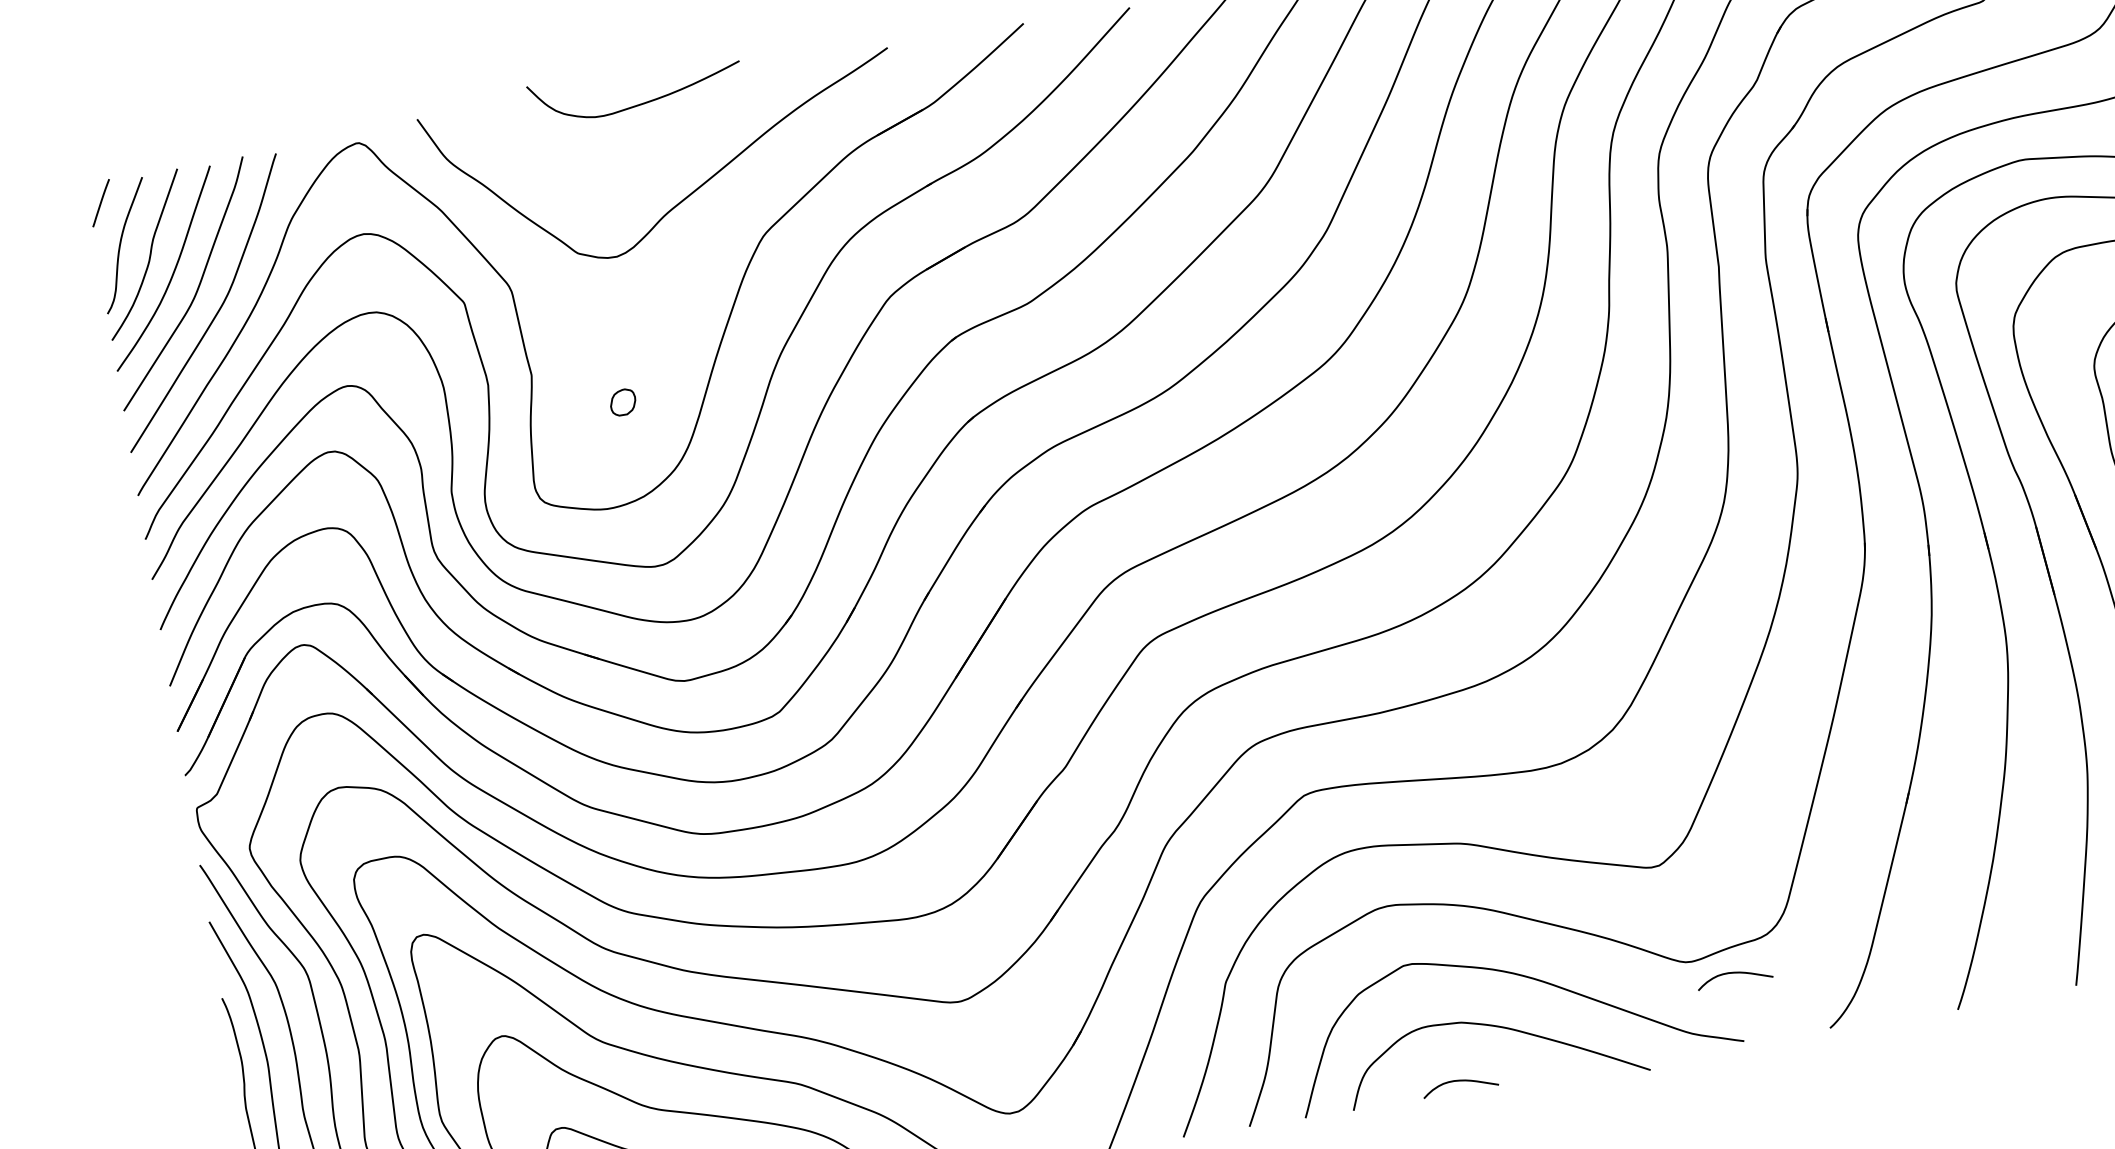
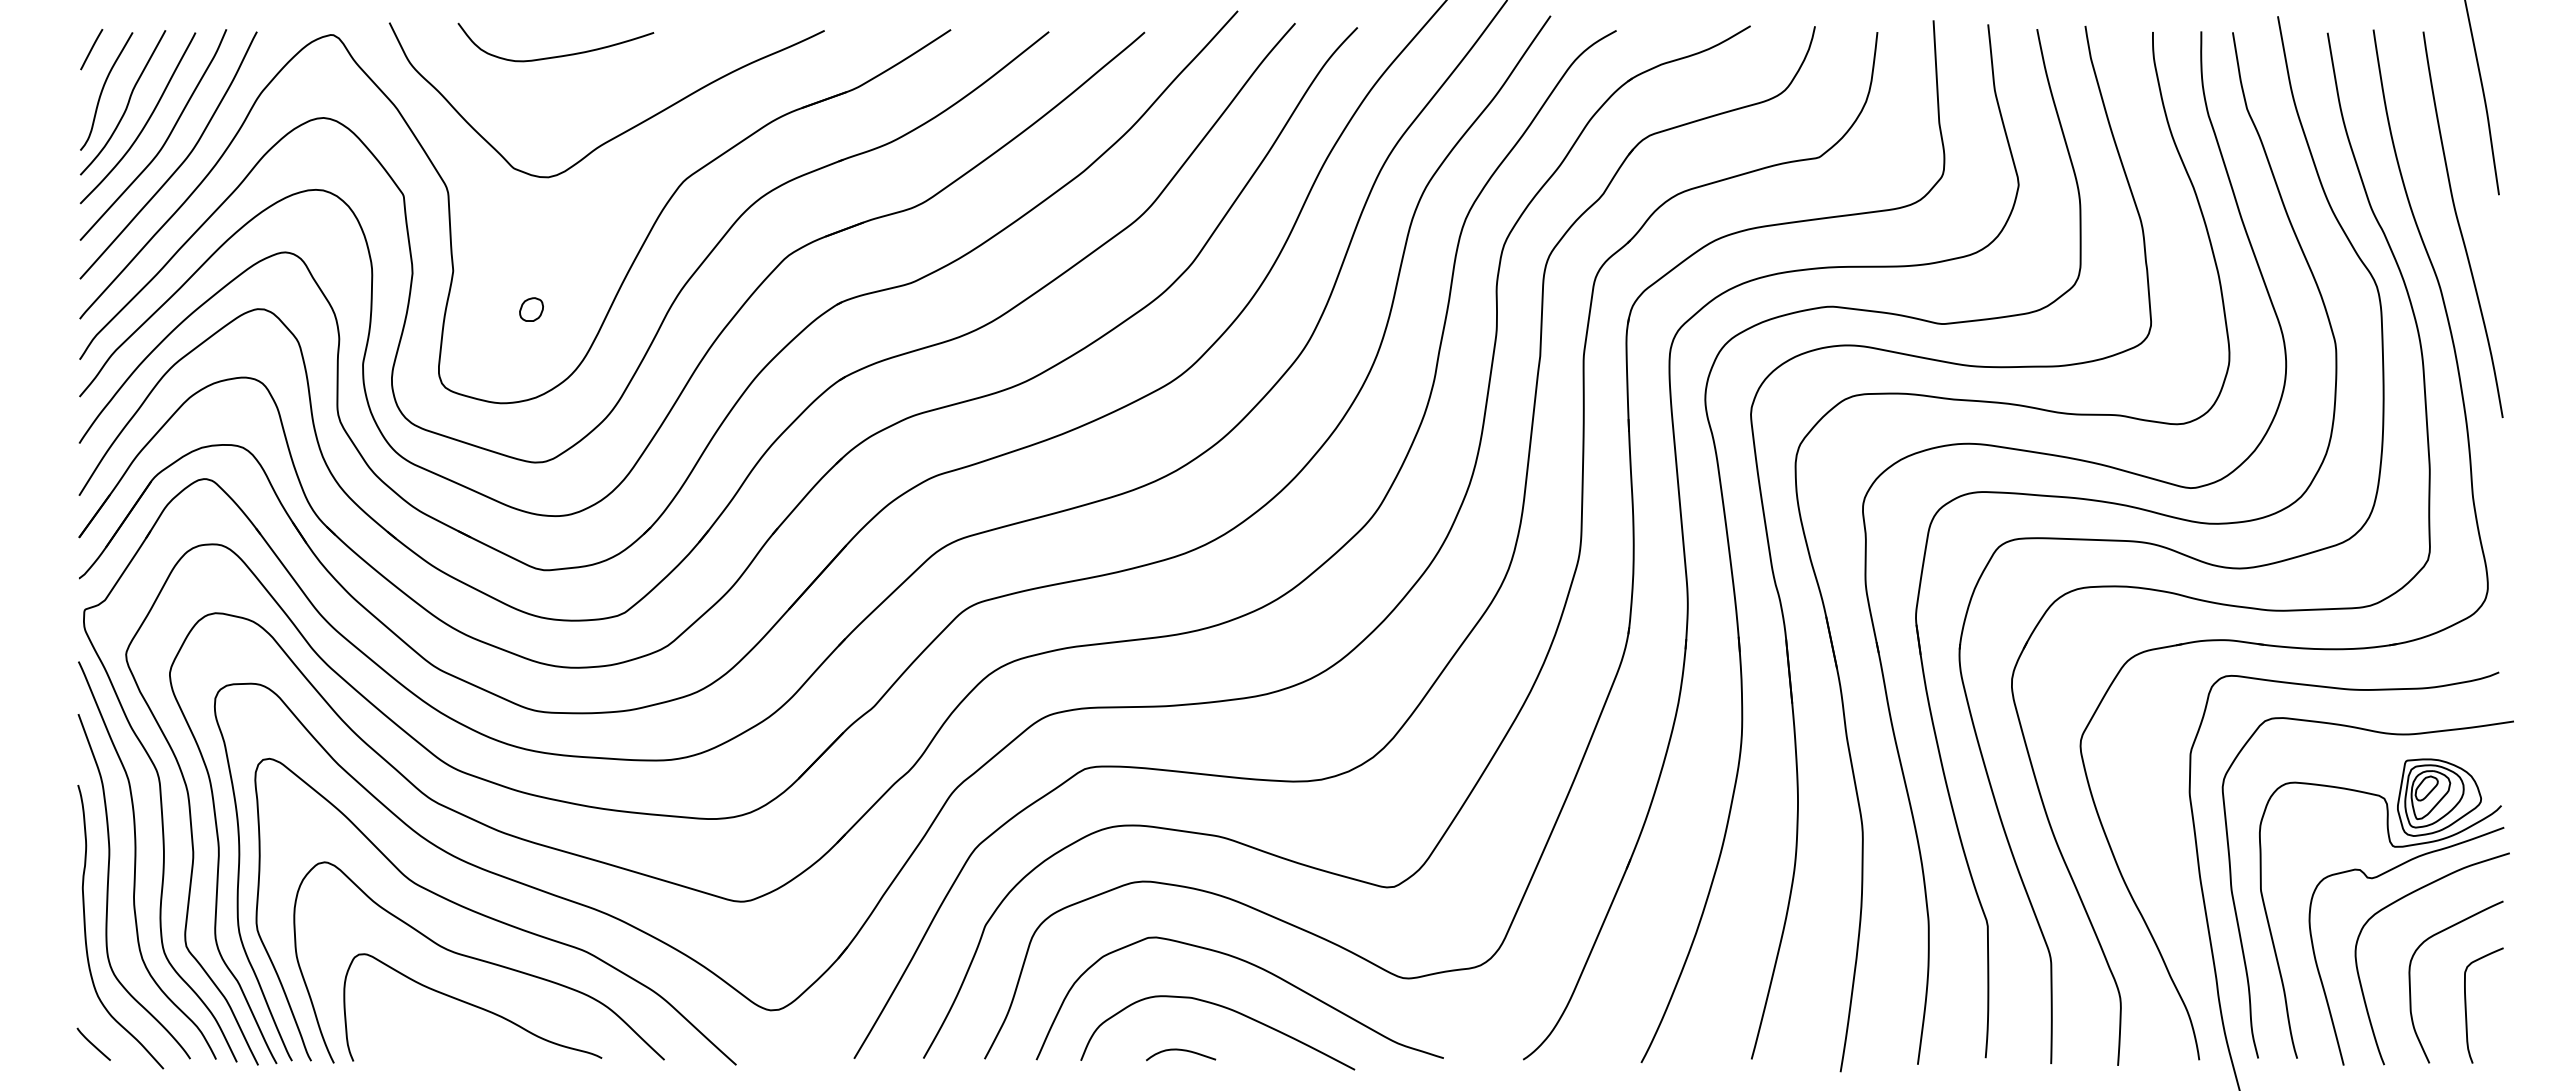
curve: (640, 103) -> (558, 55), moved
curve: (1736, 973) -> (1447, 996), removed

